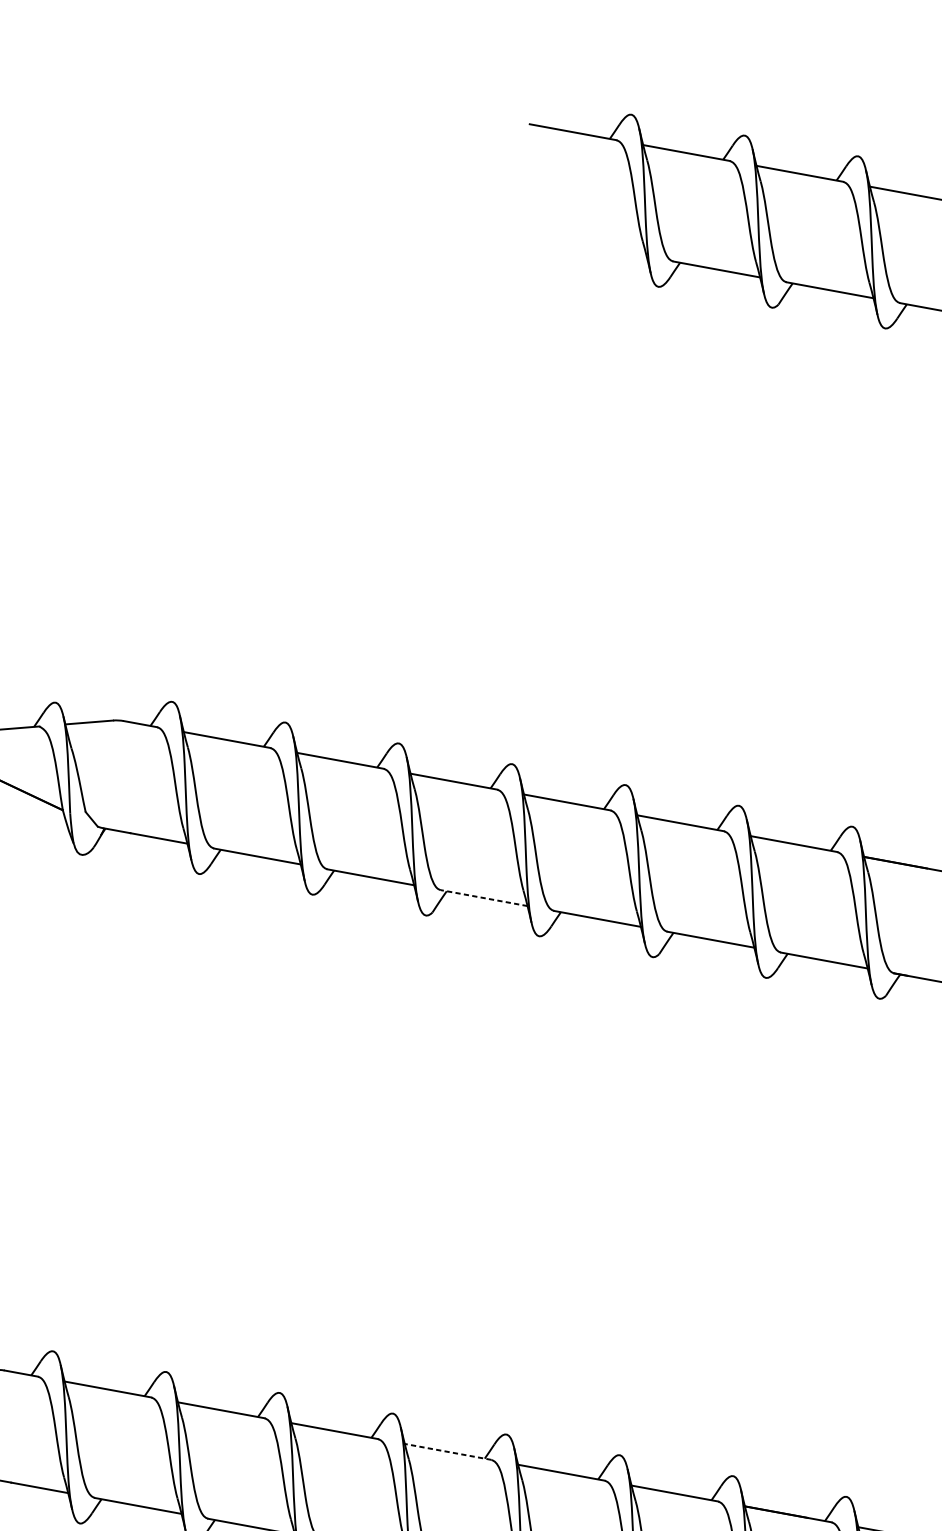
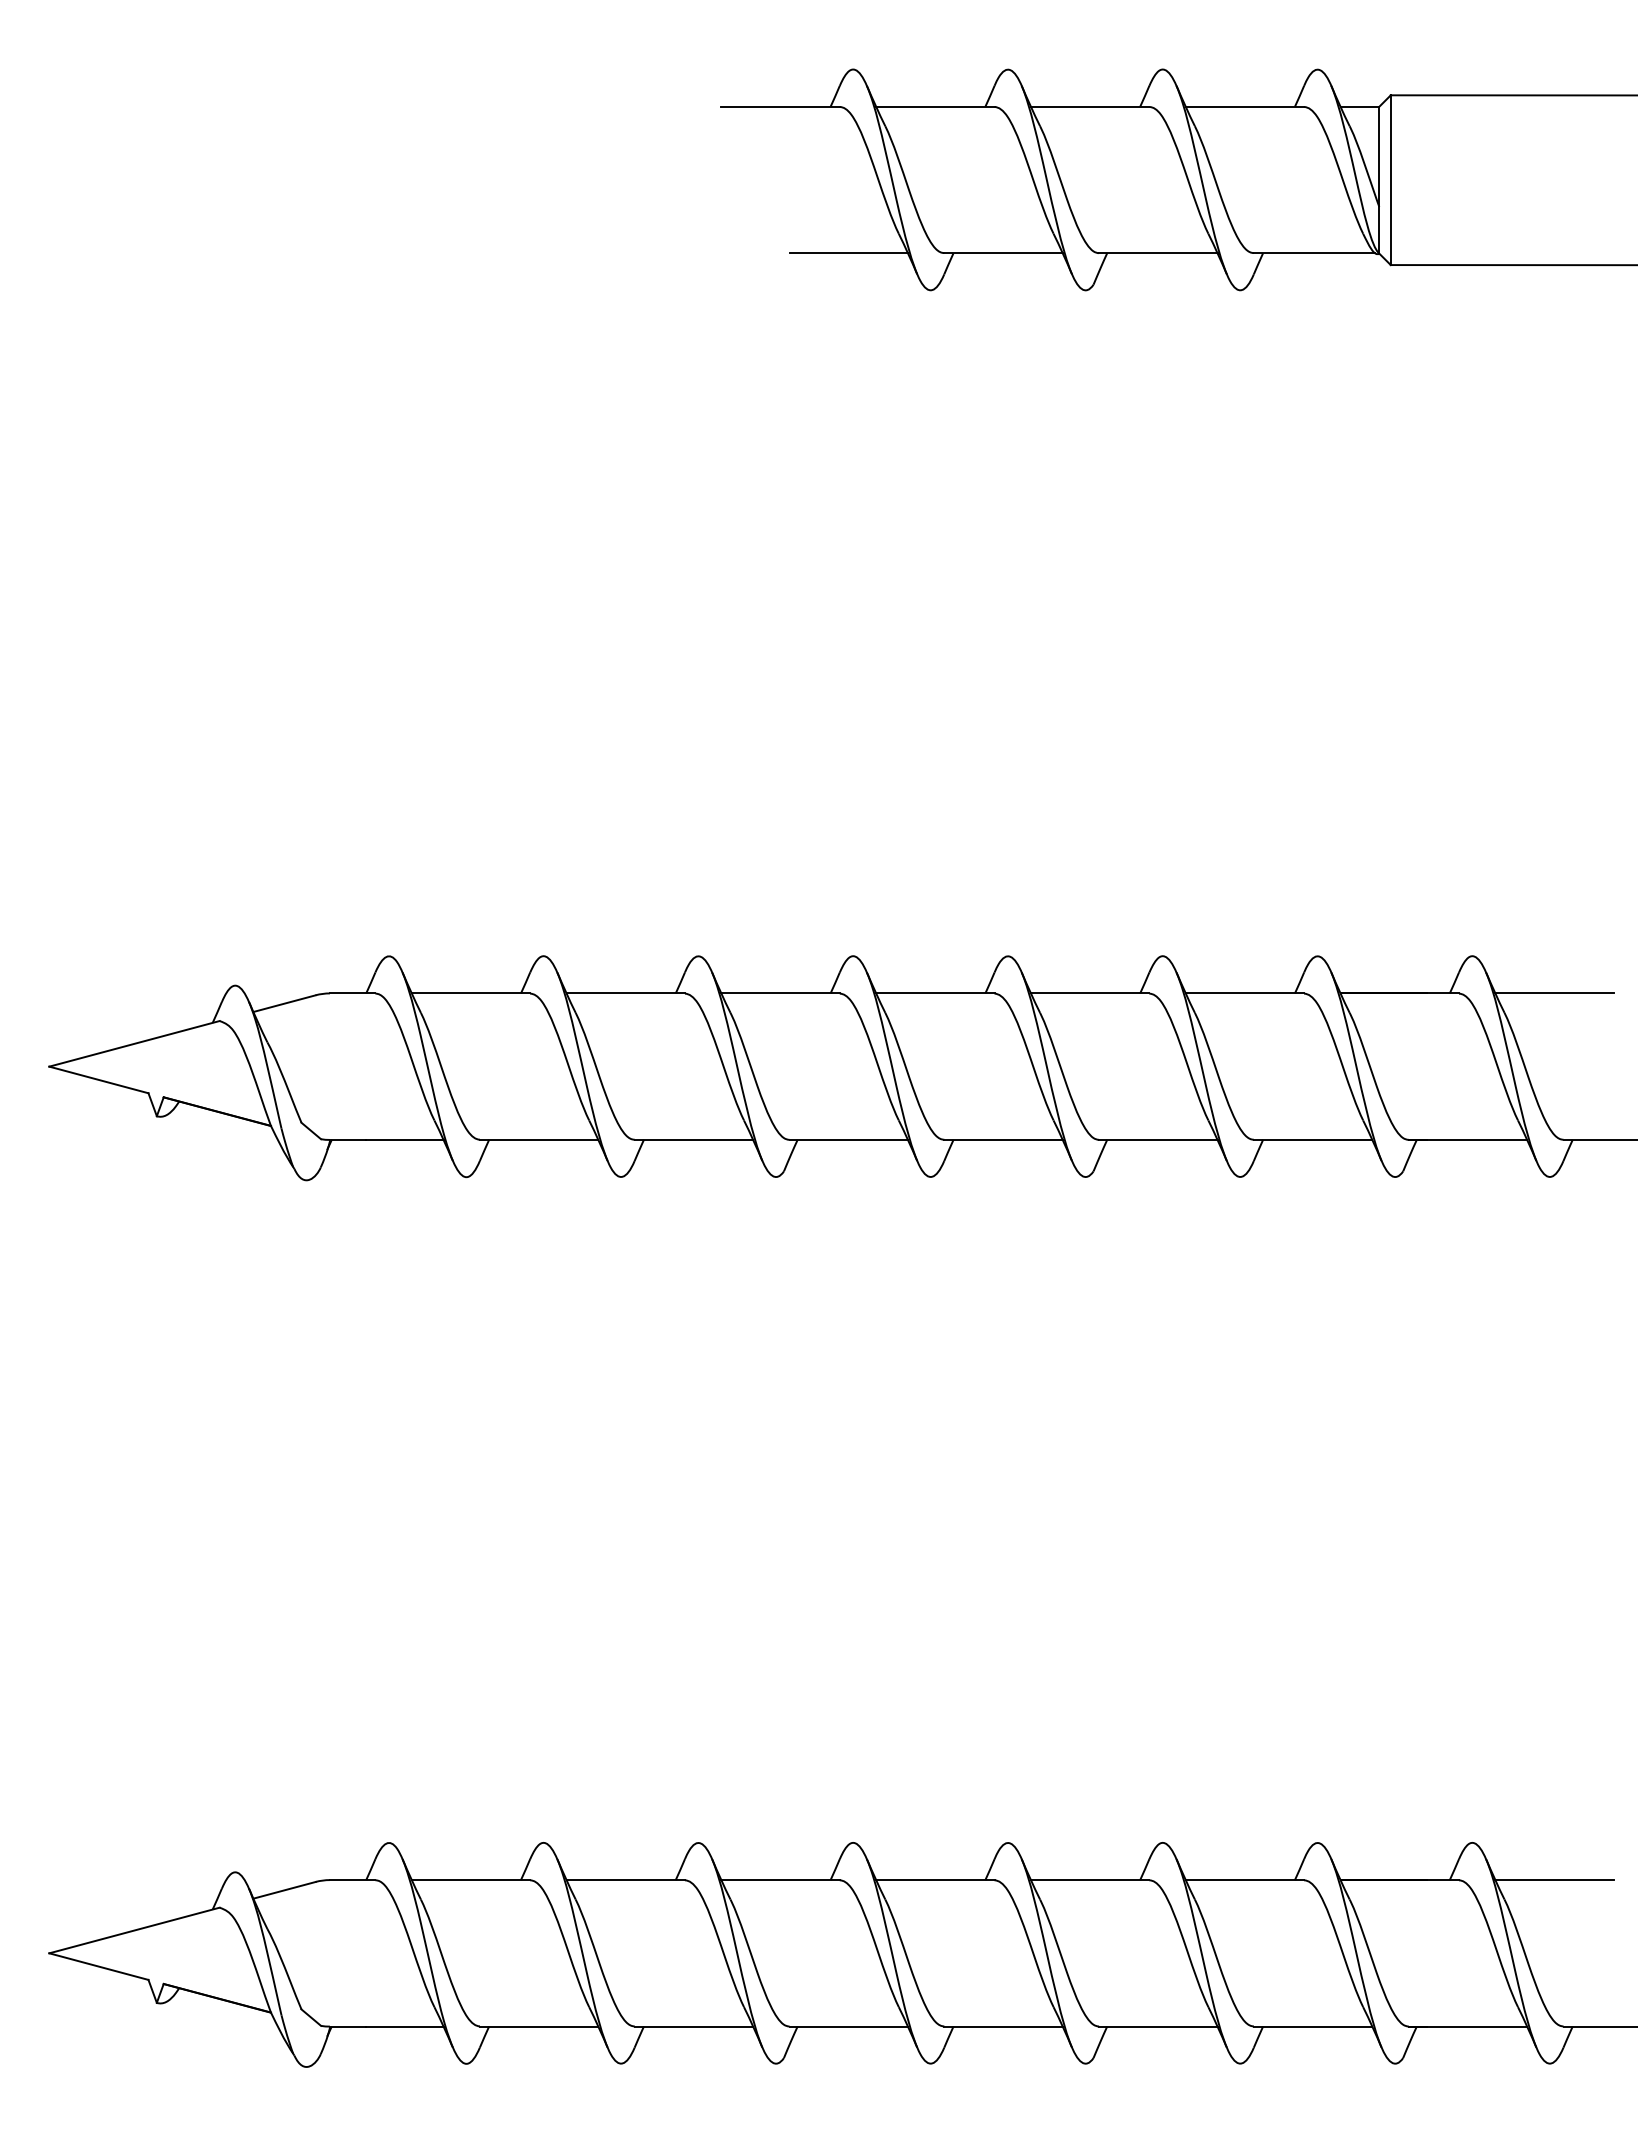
line: (603, 248) -> (848, 253), added
line: (484, 897) -> (848, 1139), dashed -> solid
line: (447, 1452) -> (934, 1880), dashed -> solid

